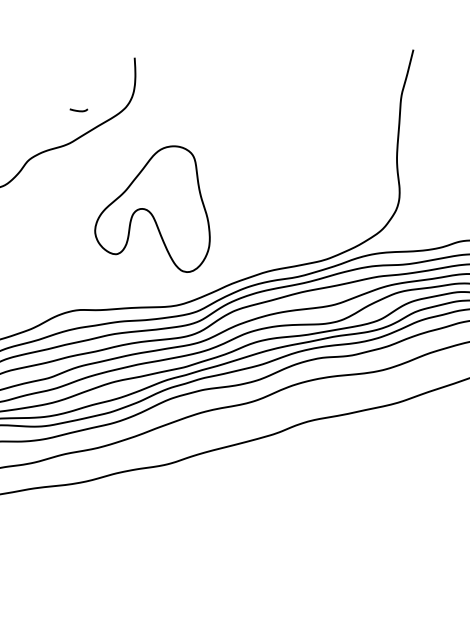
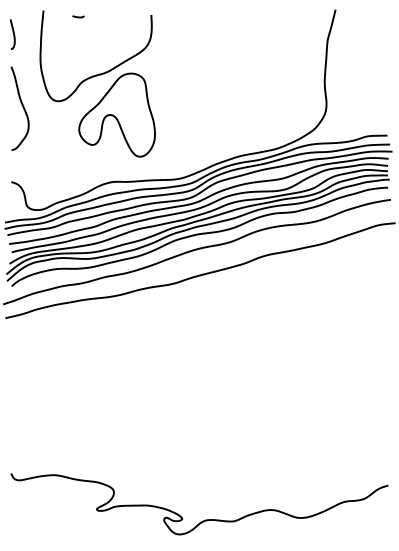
curve: (78, 109) -> (78, 16), moved
part: (151, 208) -> (116, 114), moved

